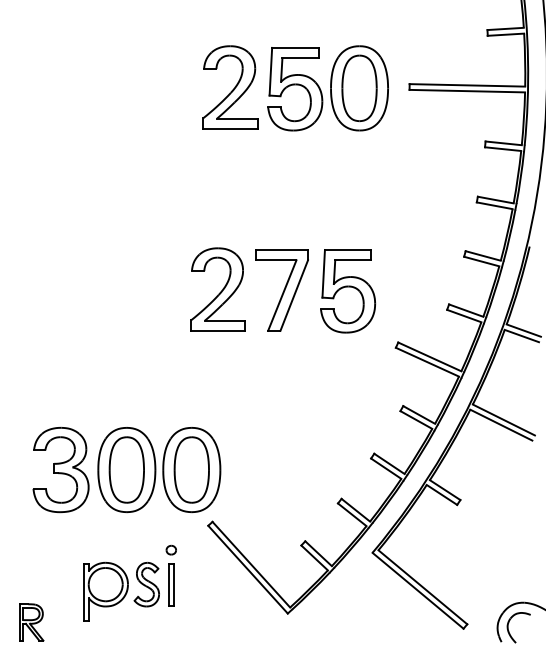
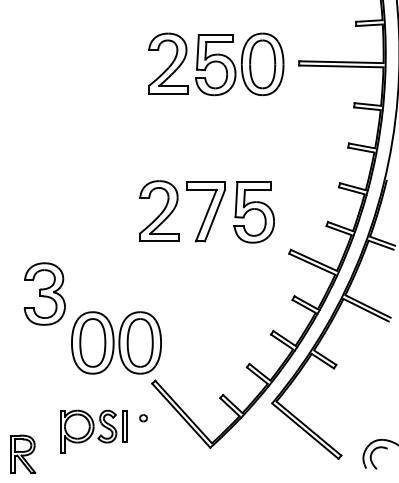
part: (60, 470) -> (44, 294), moved
part: (170, 549) -> (142, 417), moved
part: (31, 622) -> (23, 454), size x1.4

